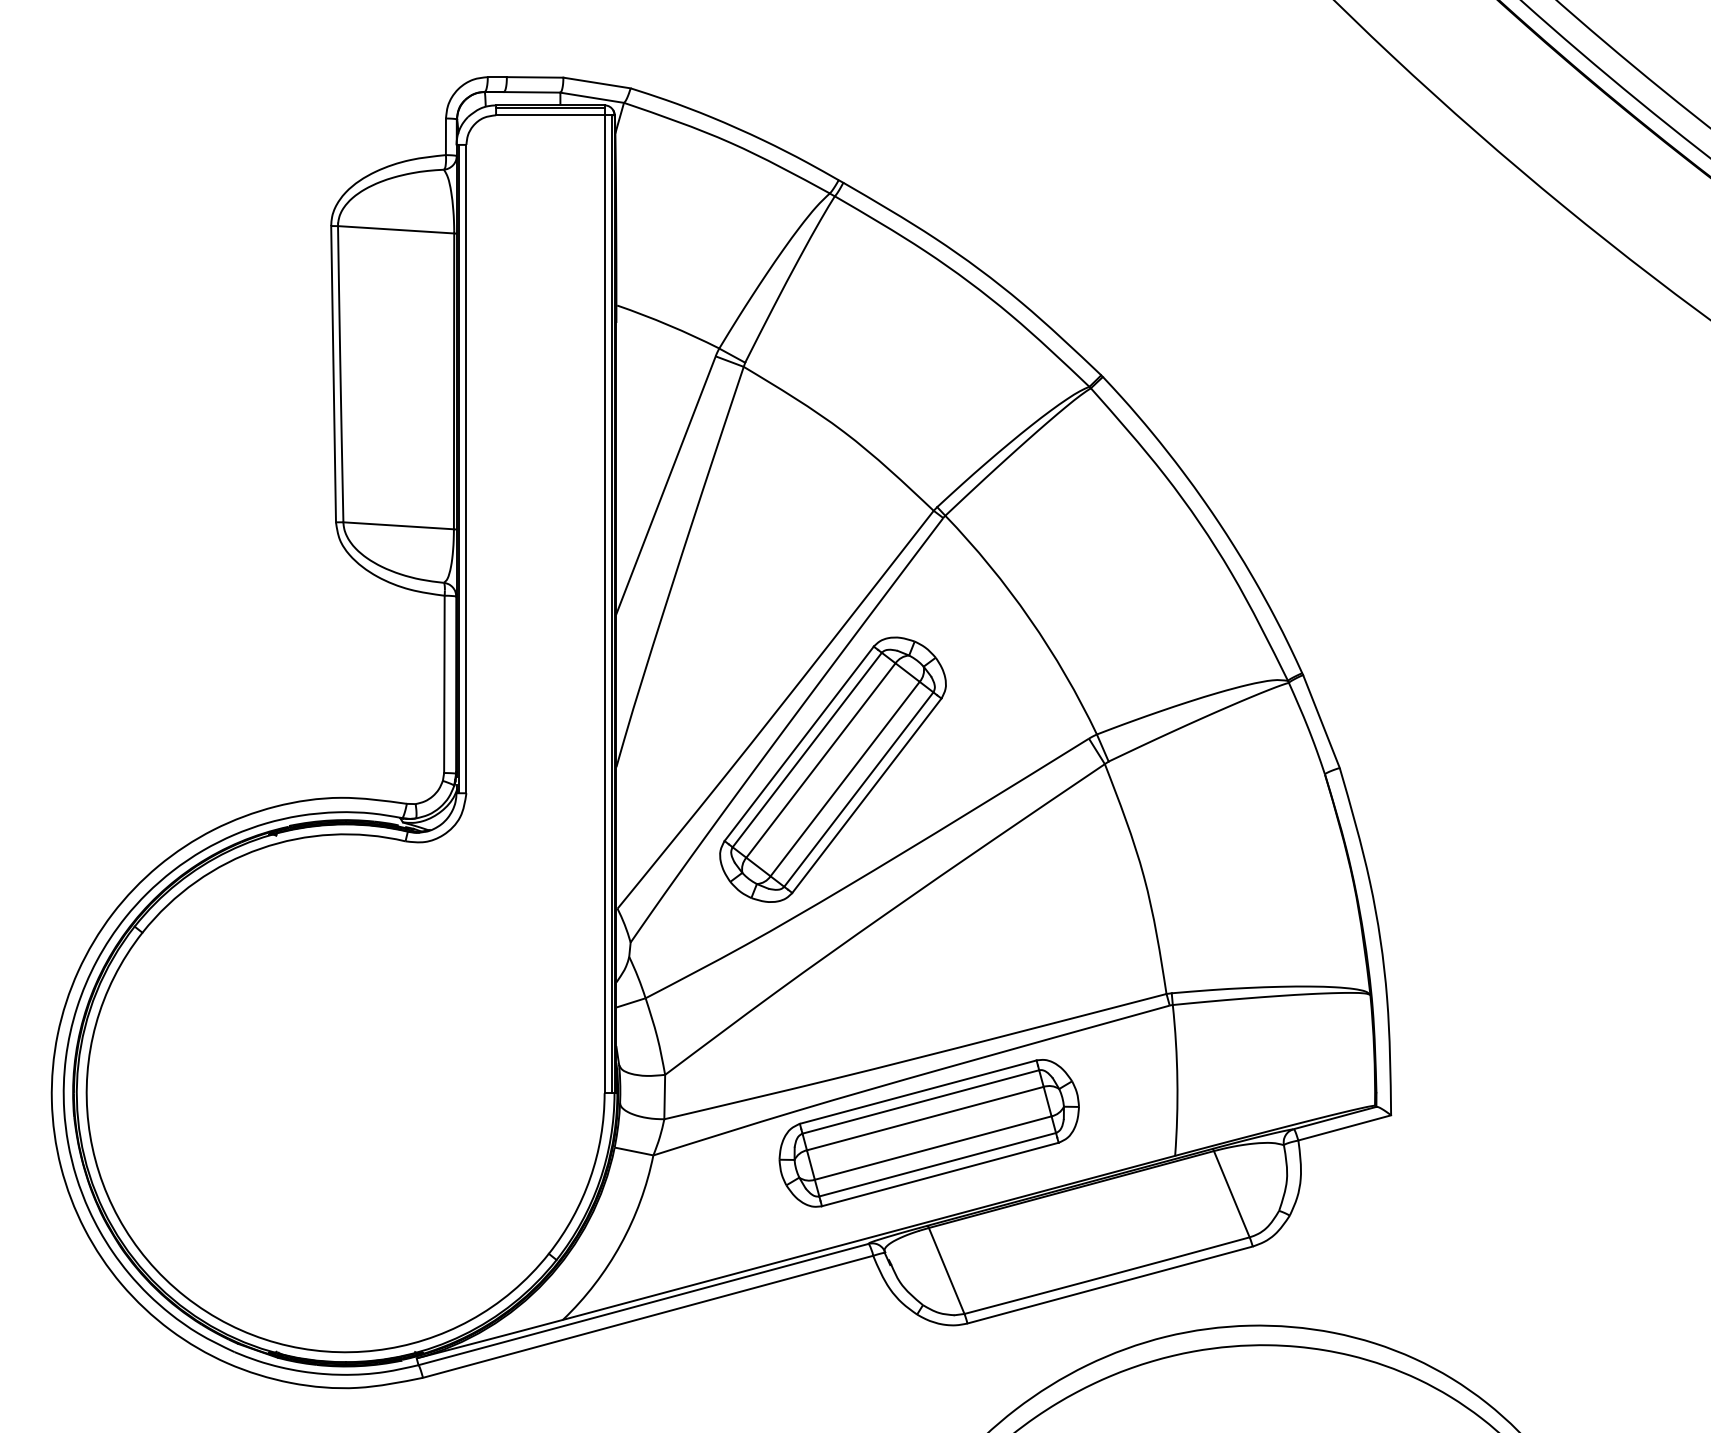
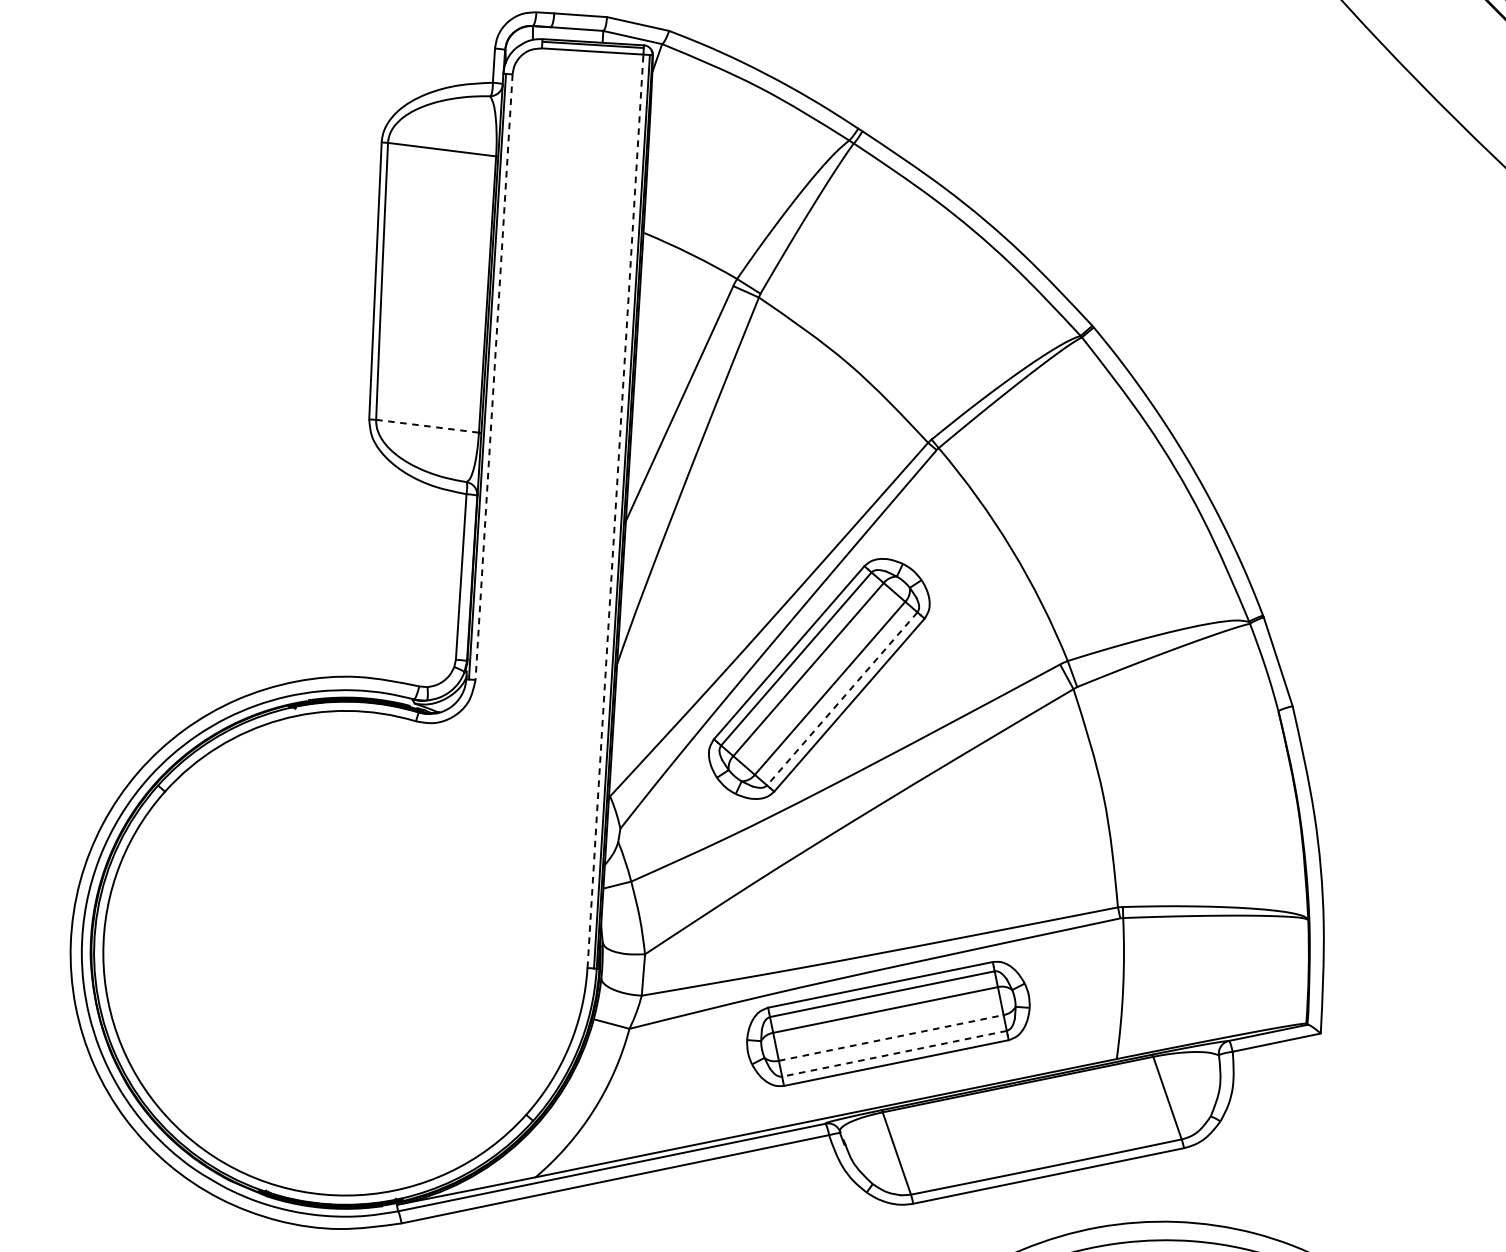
line: (466, 469) -> (494, 377), solid -> dashed
line: (399, 525) -> (428, 426), solid -> dashed
line: (604, 603) -> (615, 510), solid -> dashed
line: (858, 789) -> (841, 698), solid -> dashed
line: (933, 1148) -> (891, 1038), solid -> dashed
line: (937, 1164) -> (894, 1053), solid -> dashed

